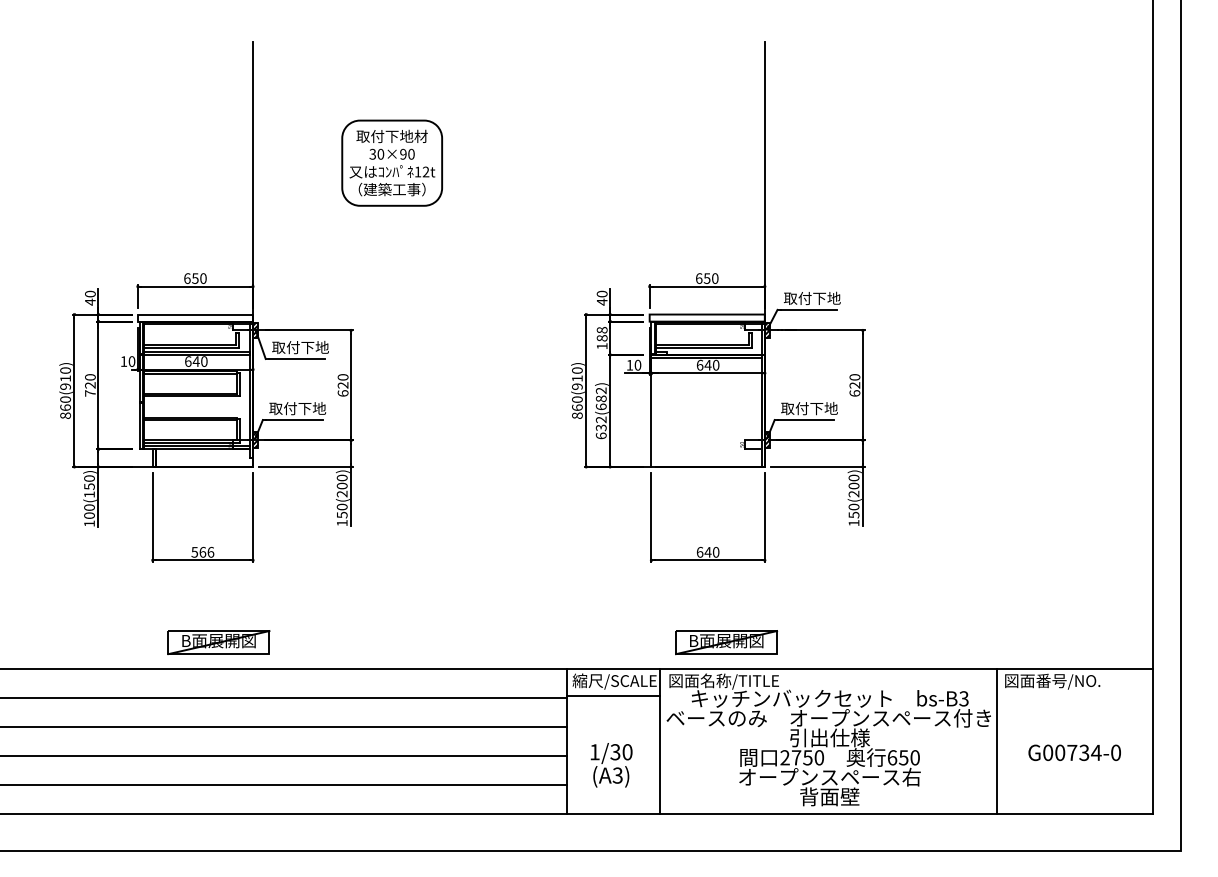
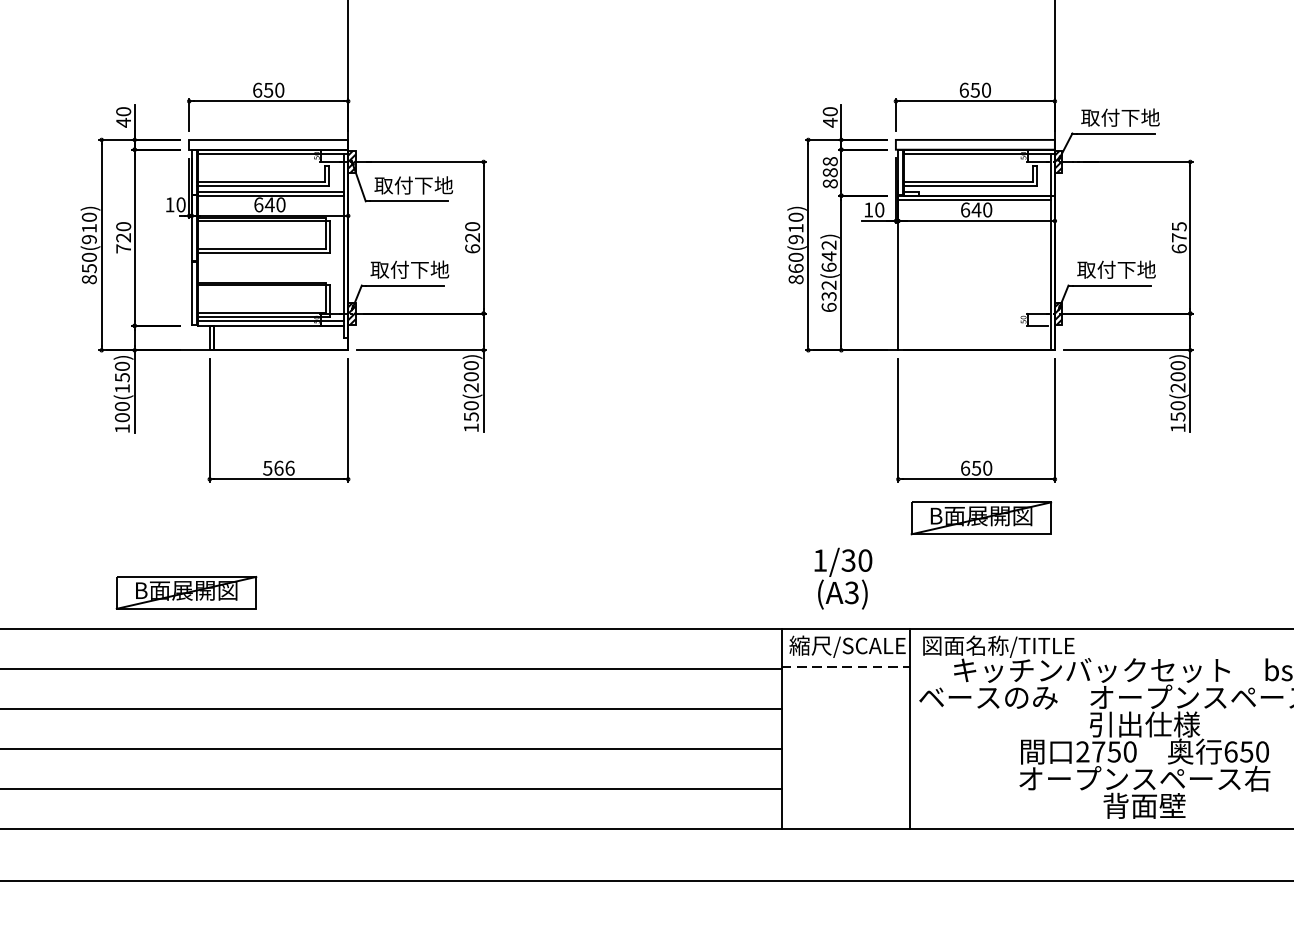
text: (601, 346) -> (829, 184), 188 -> 888
text: (854, 381) -> (1178, 232), 620 -> 675
text: (600, 398) -> (827, 255), 632(682) -> 632(642)
text: (65, 407) -> (89, 268), 860(910) -> 850(910)
text: (707, 552) -> (975, 468), 640 -> 650
part: (218, 642) -> (185, 592), moved
part: (726, 642) -> (981, 518), moved
line: (613, 696) -> (845, 667), solid -> dashed
text: (611, 765) -> (843, 578), moved

